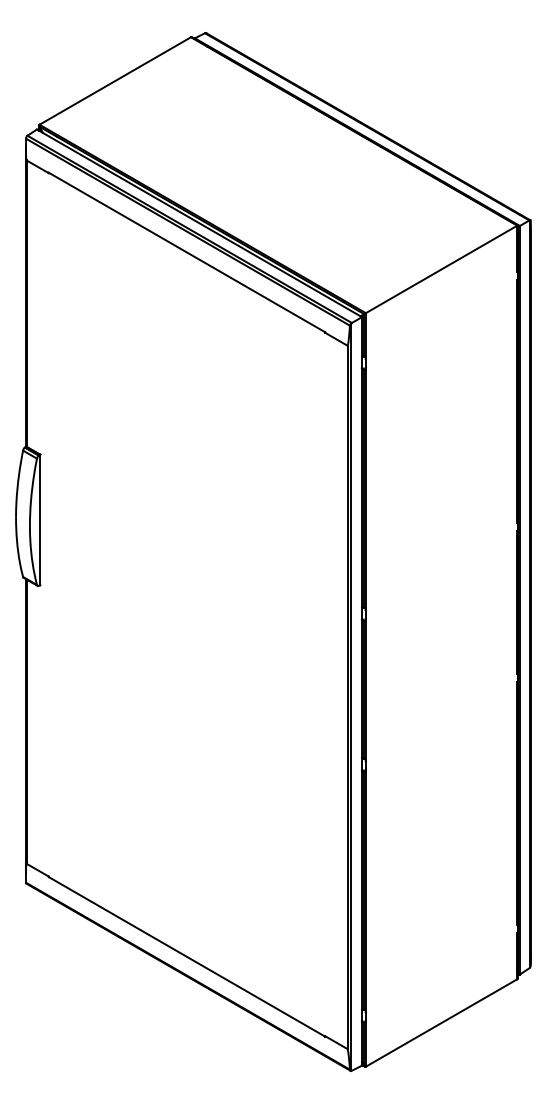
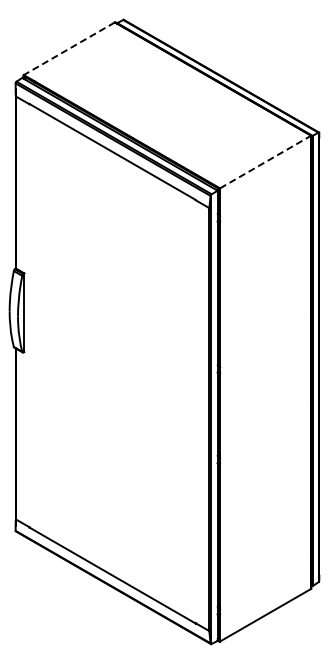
line: (115, 80) -> (69, 48), solid -> dashed
line: (441, 270) -> (265, 162), solid -> dashed

